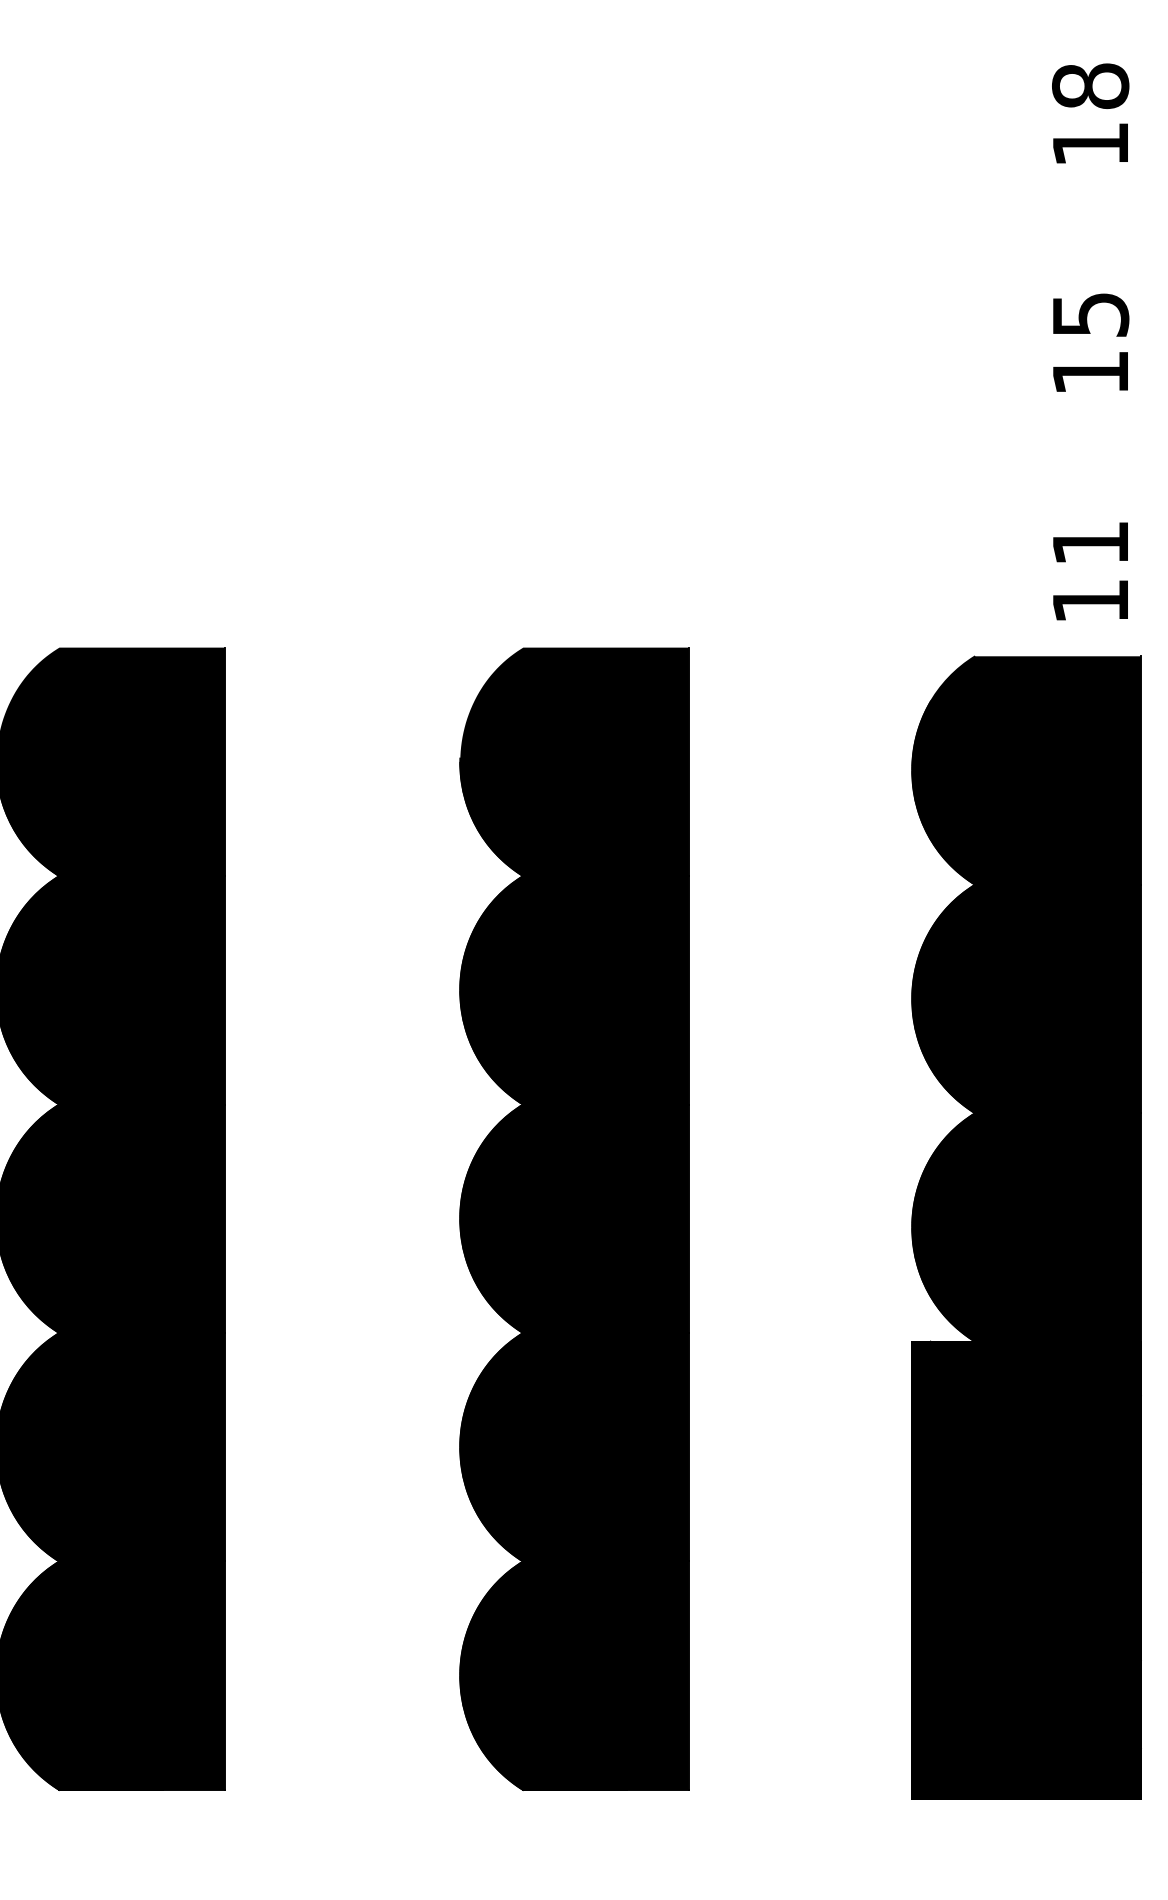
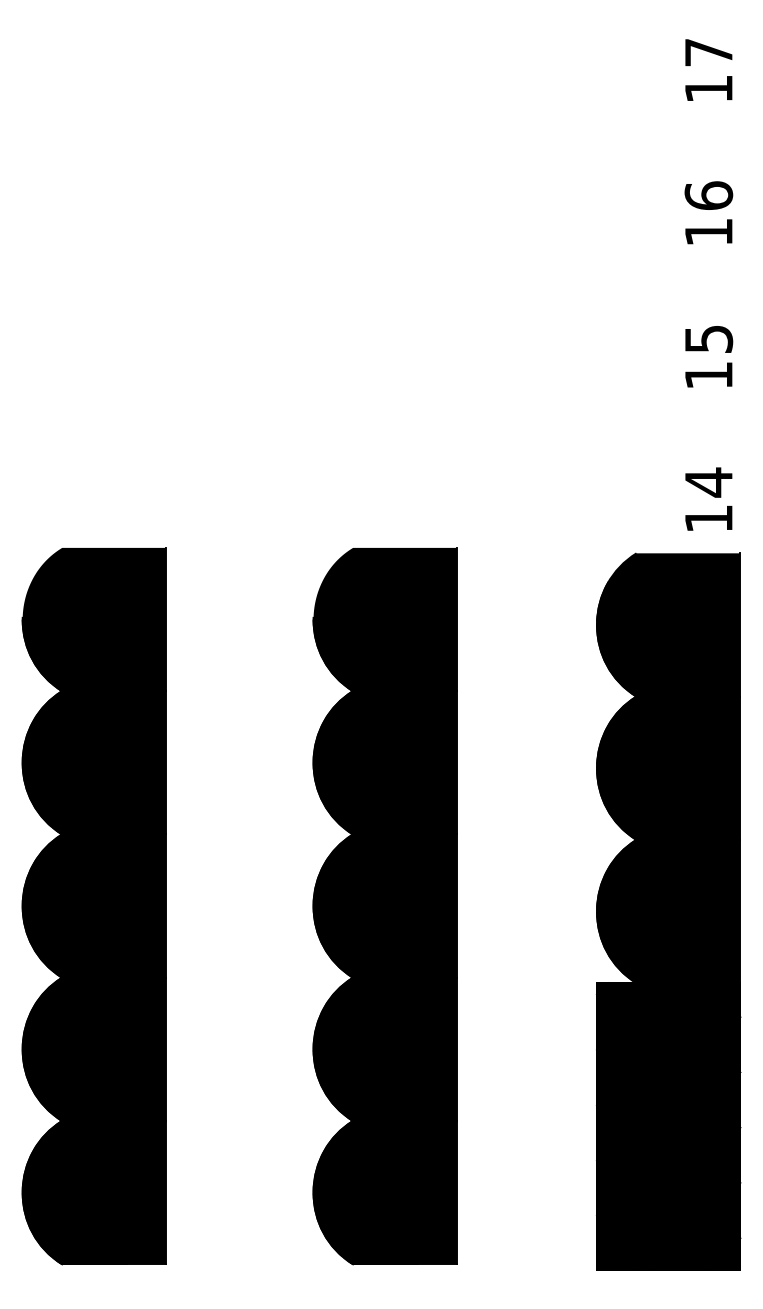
text: (1090, 85) -> (708, 195), 18 -> 16
text: (1090, 543) -> (708, 482), 11 -> 14

